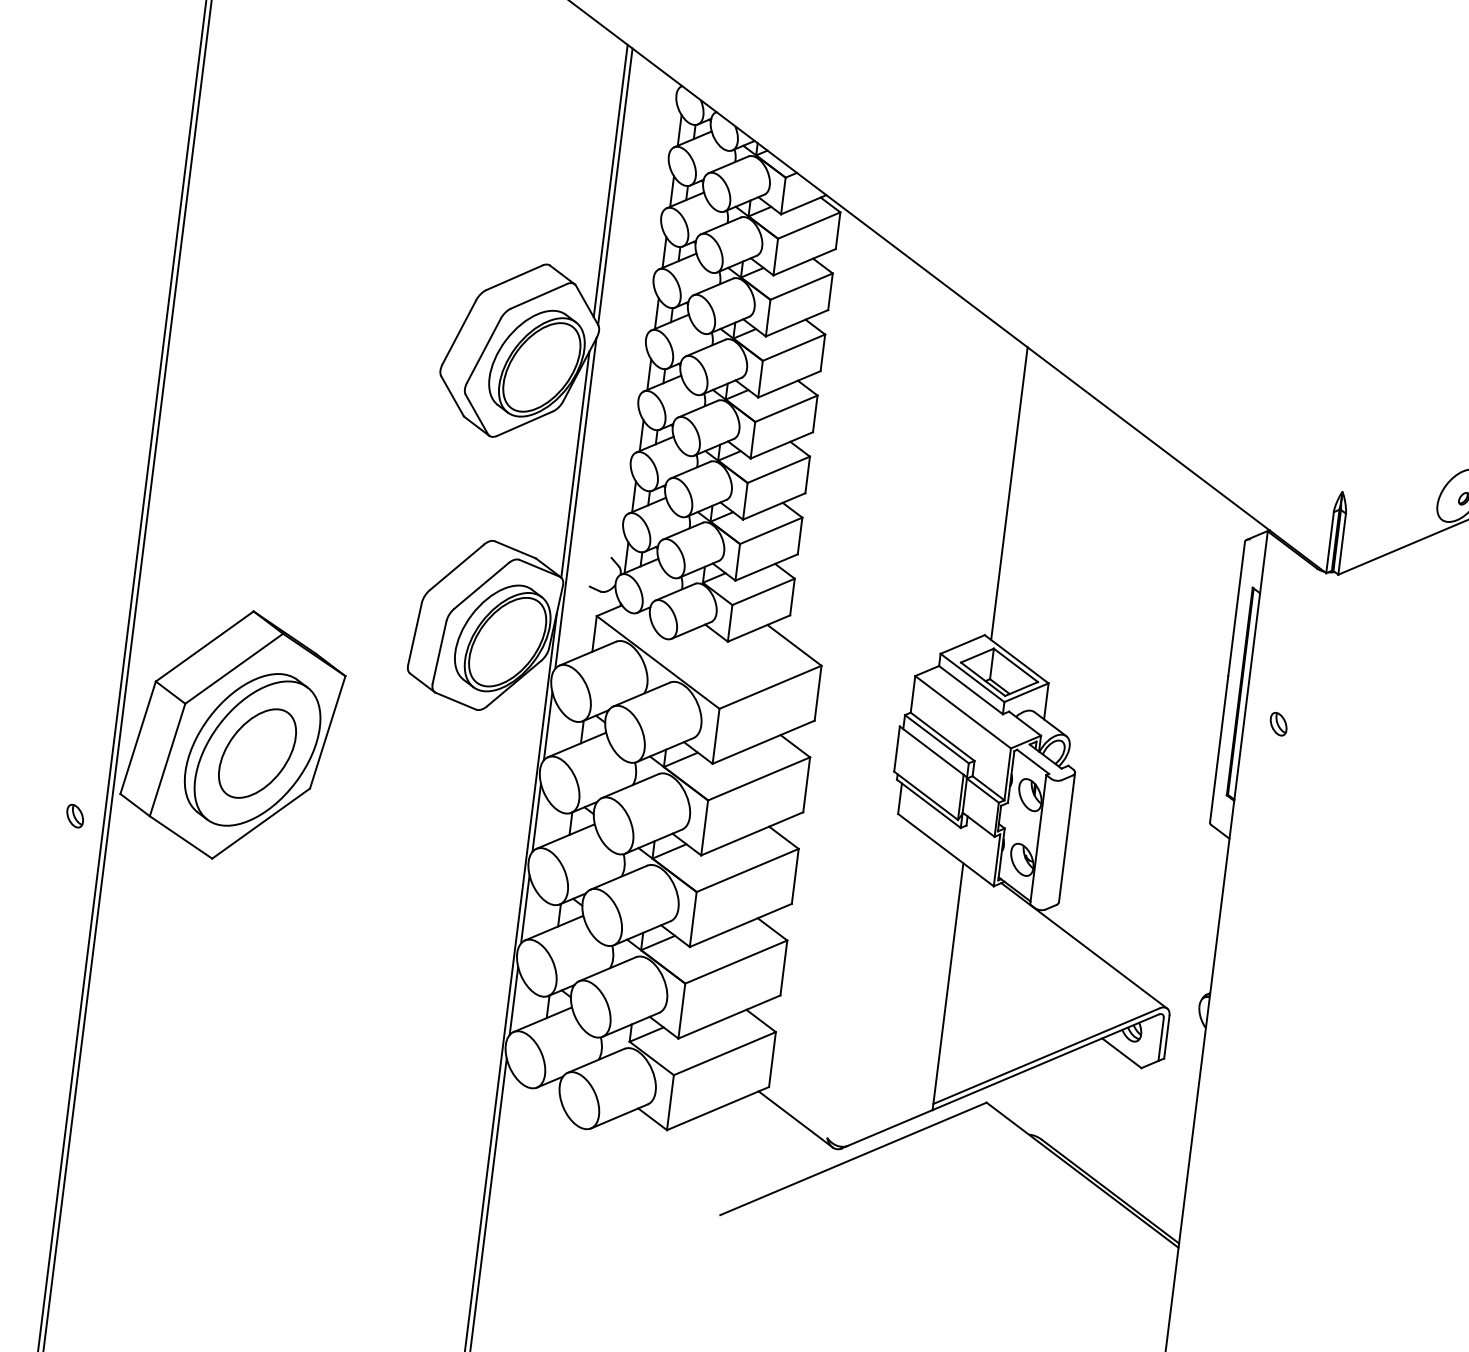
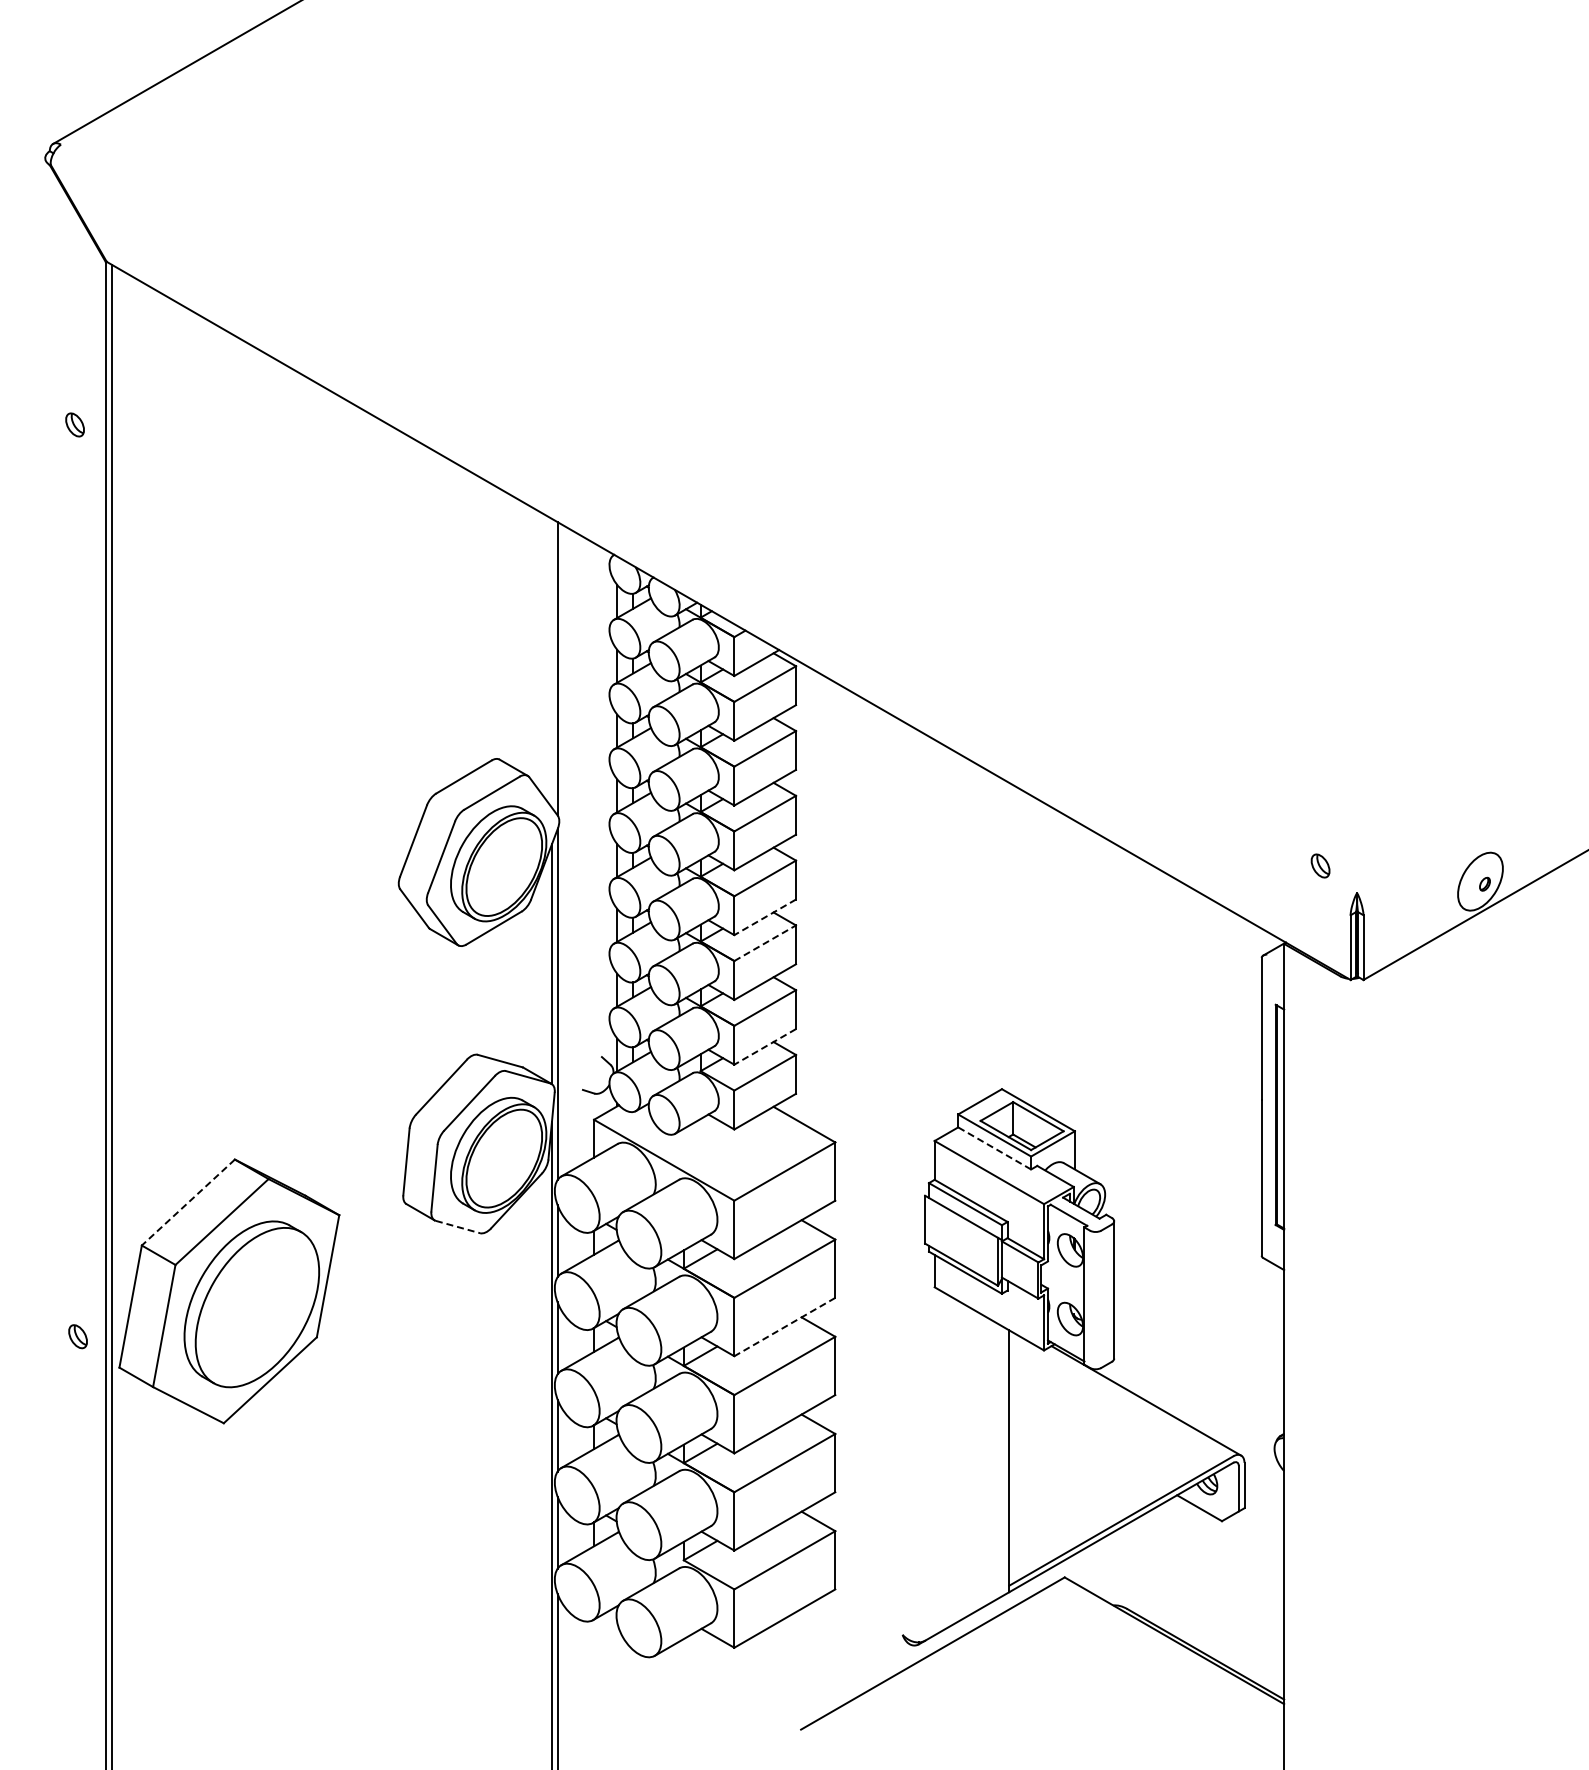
line: (610, 180) -> (551, 662), removed
line: (782, 445) -> (765, 917), solid -> dashed
line: (779, 470) -> (765, 943), solid -> dashed
line: (1009, 493) -> (1009, 937), removed
line: (766, 567) -> (765, 1046), solid -> dashed
line: (204, 646) -> (188, 1202), solid -> dashed
line: (970, 690) -> (994, 1148), solid -> dashed
line: (456, 701) -> (458, 1227), solid -> dashed
part: (1278, 723) -> (1320, 865), moved
part: (257, 753) -> (257, 1307), removed
part: (74, 815) -> (77, 1336), moved
line: (751, 834) -> (784, 1327), solid -> dashed
line: (795, 1119) -> (867, 1619), removed

